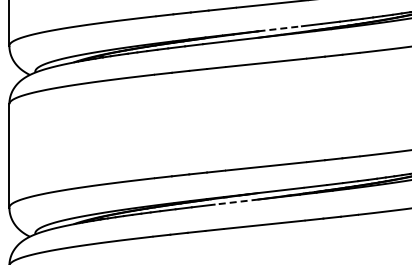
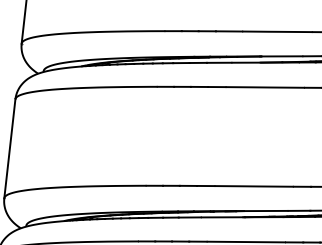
line: (279, 28) -> (281, 56), dashed -> solid
line: (236, 202) -> (221, 217), dashed -> solid

